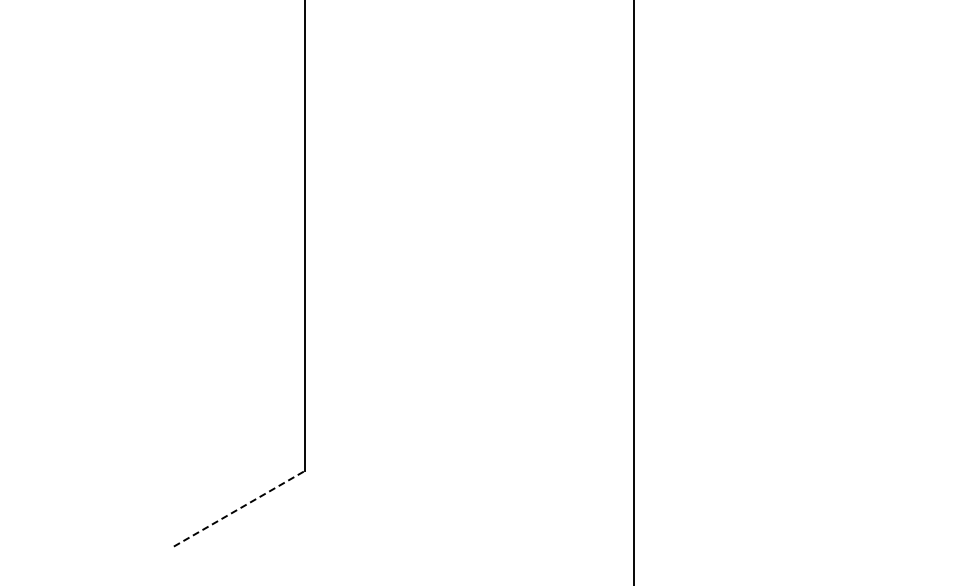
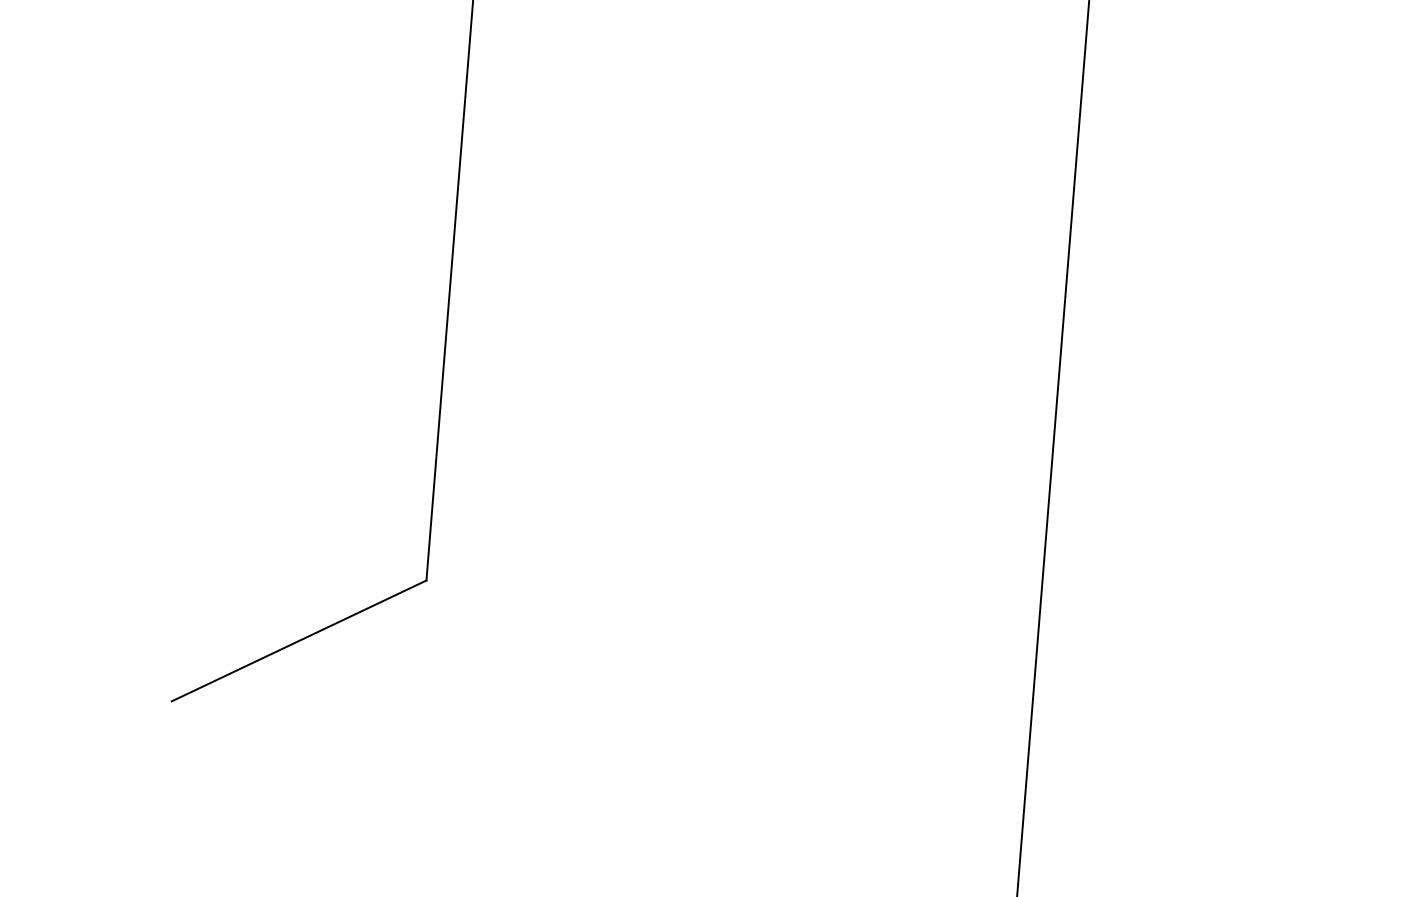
line: (239, 508) -> (299, 640), dashed -> solid

